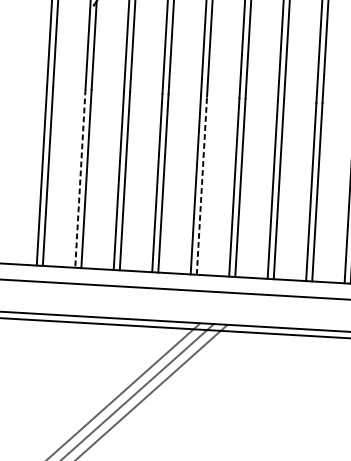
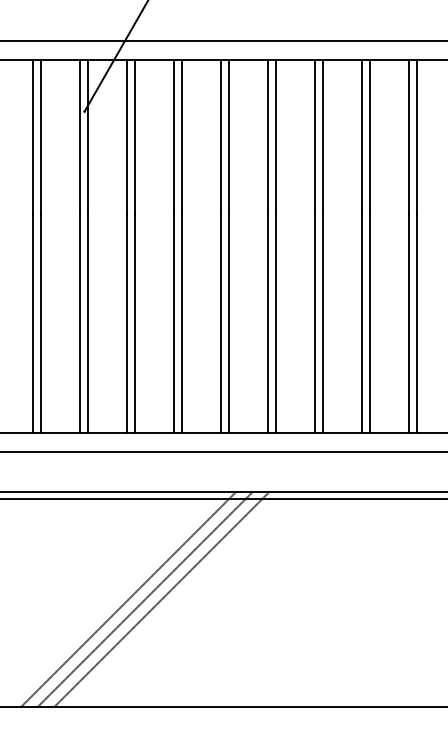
line: (80, 178) -> (80, 323), dashed -> solid
line: (201, 185) -> (228, 323), dashed -> solid

